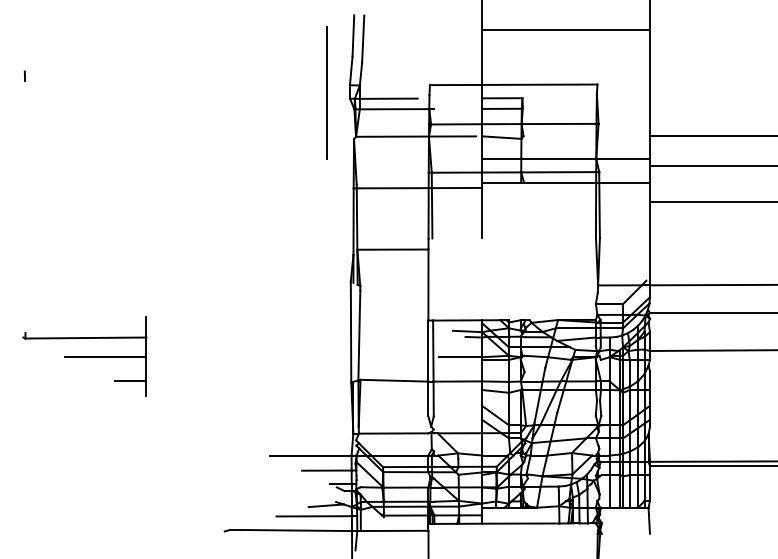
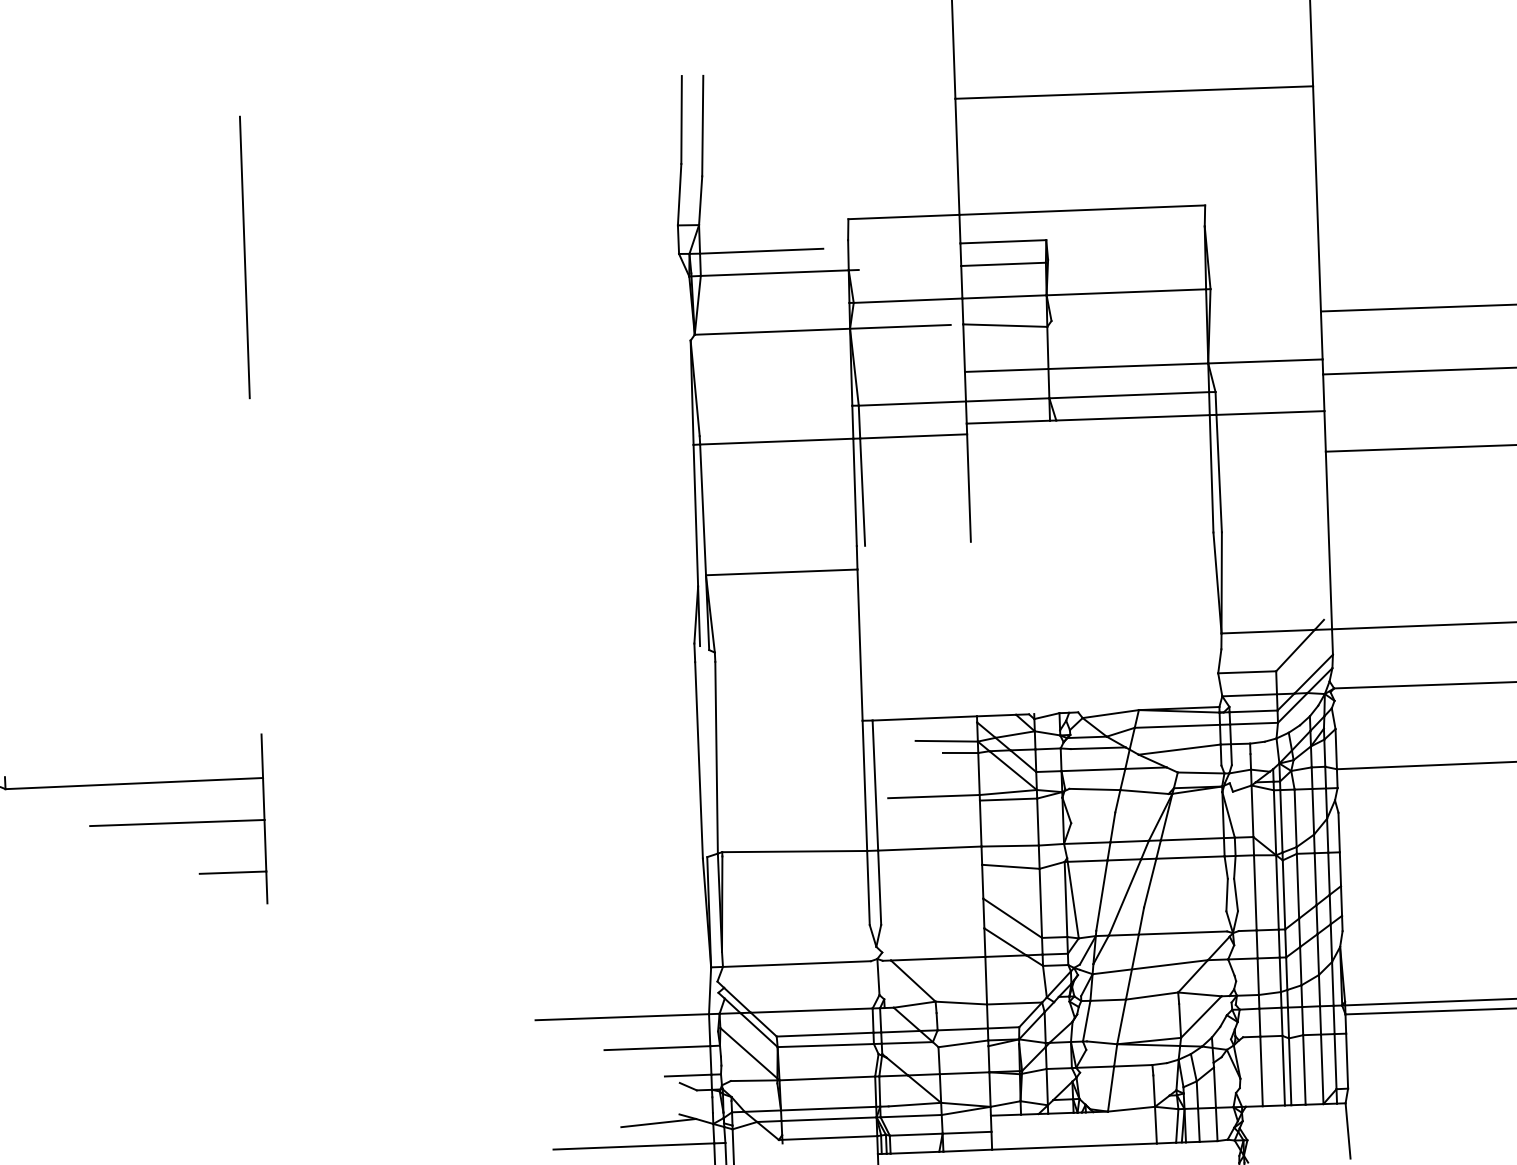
line: (326, 92) -> (242, 256), moved

